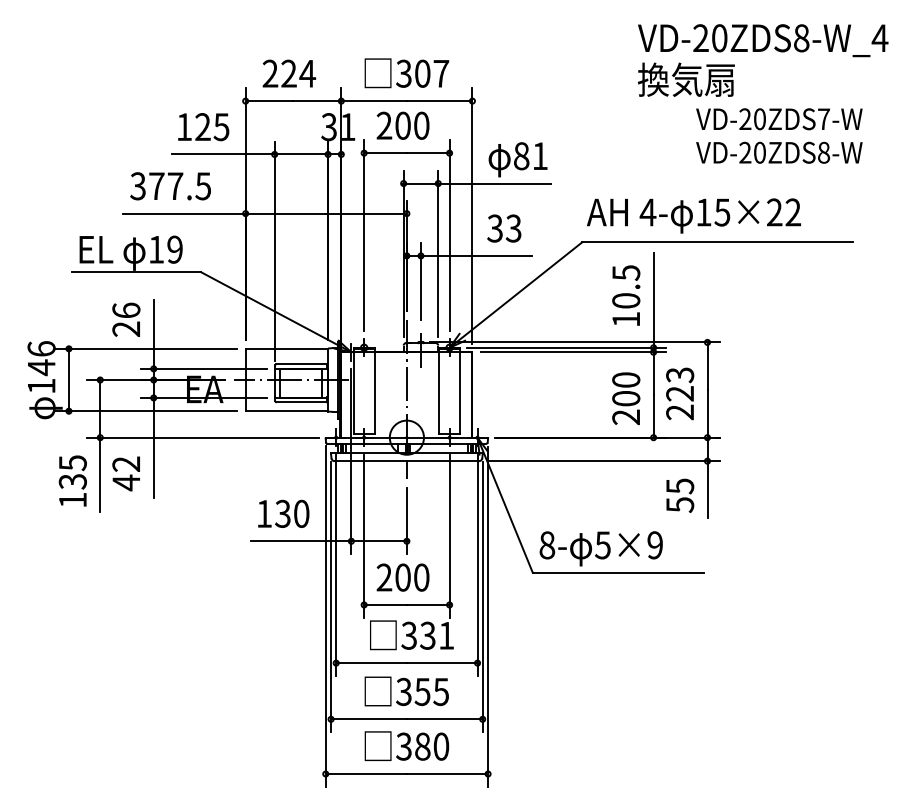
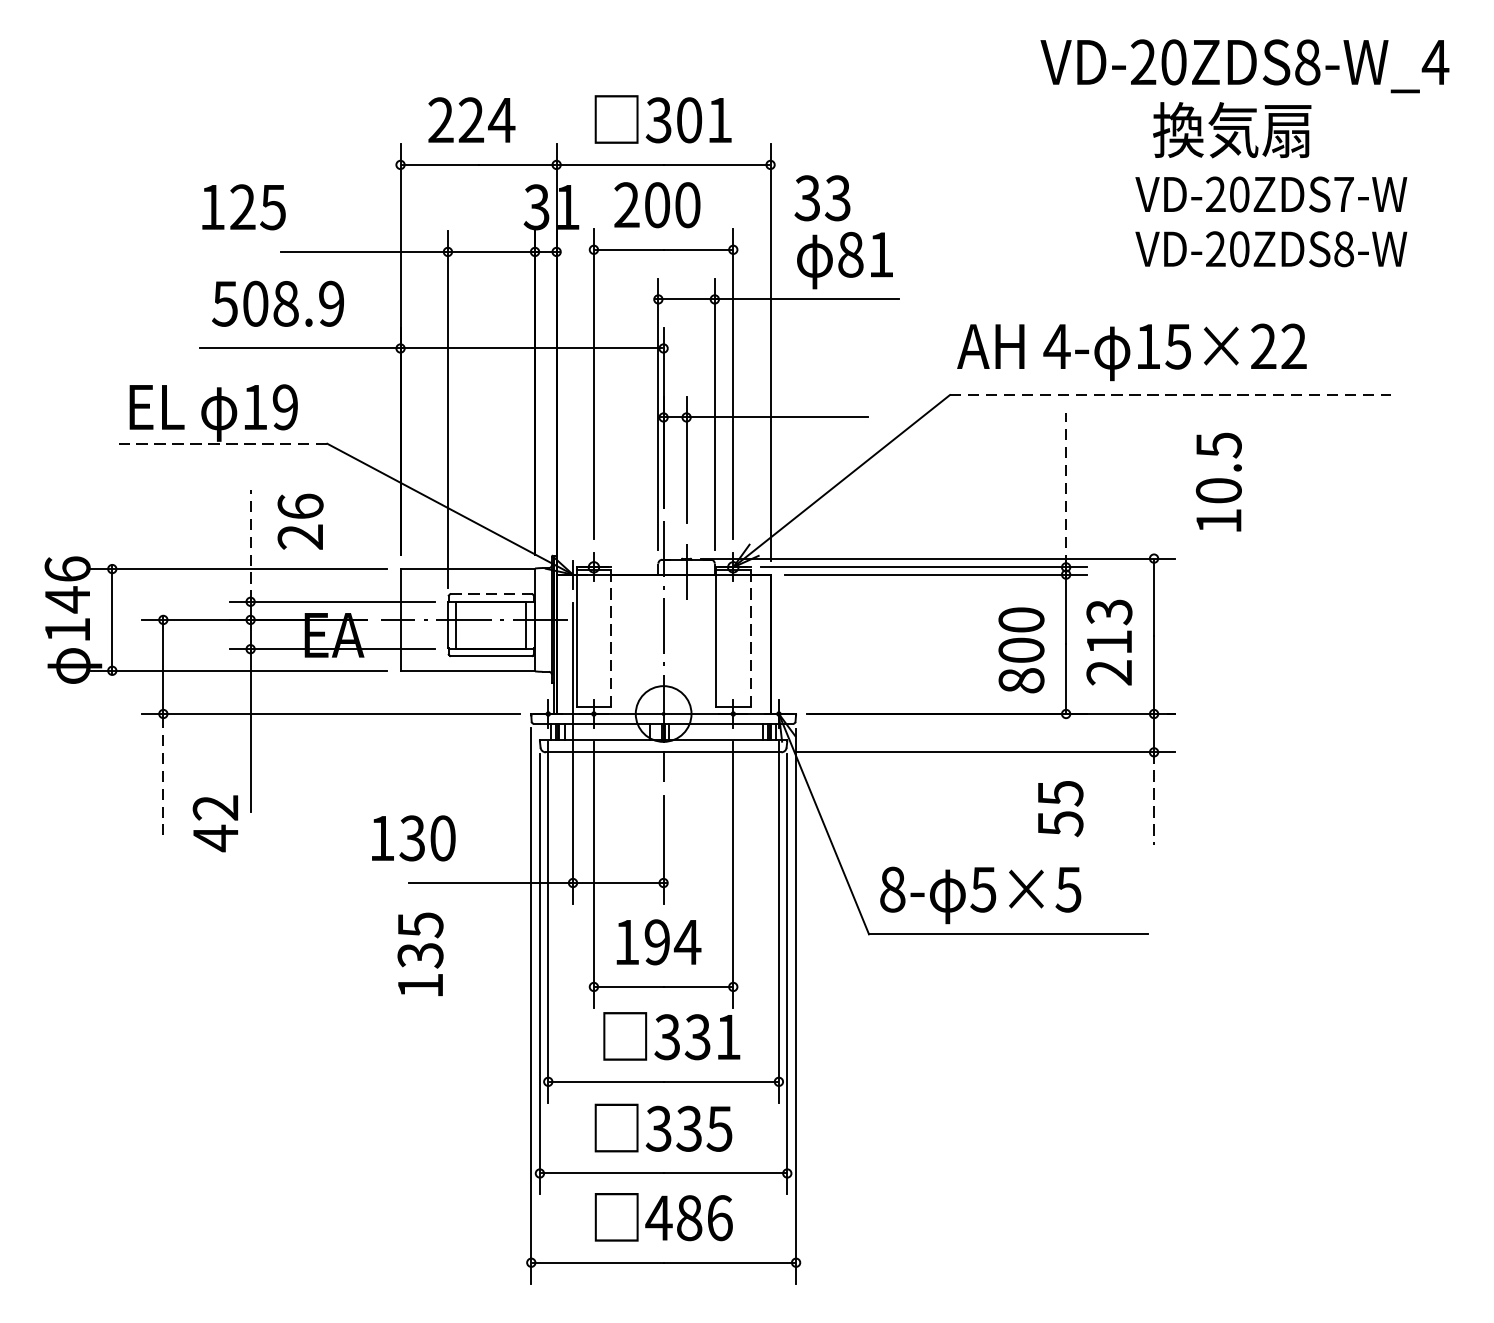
text: (441, 73) -> (720, 119), 307 -> 301
text: (686, 79) -> (1232, 129), moved
text: (203, 127) -> (243, 207), moved
text: (170, 186) -> (277, 304), 377.5 -> 508.9
text: (504, 228) -> (822, 198), moved
line: (718, 242) -> (1172, 395), solid -> dashed
line: (136, 272) -> (222, 444), solid -> dashed
text: (626, 295) -> (1219, 482), moved
line: (653, 300) -> (1065, 490), solid -> dashed
text: (126, 319) -> (300, 521), moved
line: (153, 334) -> (250, 545), solid -> dashed
line: (301, 364) -> (491, 594), solid -> dashed
line: (374, 390) -> (610, 637), solid -> dashed
line: (460, 390) -> (751, 637), solid -> dashed
text: (679, 393) -> (1108, 641), 223 -> 213
text: (626, 417) -> (1021, 681), 200 -> 800
text: (125, 473) -> (214, 823), moved
line: (100, 476) -> (163, 777), solid -> dashed
text: (72, 480) -> (419, 953), moved
line: (707, 490) -> (1154, 800), solid -> dashed
text: (680, 495) -> (1061, 808), moved
text: (283, 513) -> (413, 837), moved
text: (654, 545) -> (1067, 889), 5×9 -> 5×5
text: (403, 577) -> (658, 942), 200 -> 194
text: (422, 691) -> (689, 1128), 355 -> 335
text: (422, 746) -> (689, 1217), 380 -> 486

